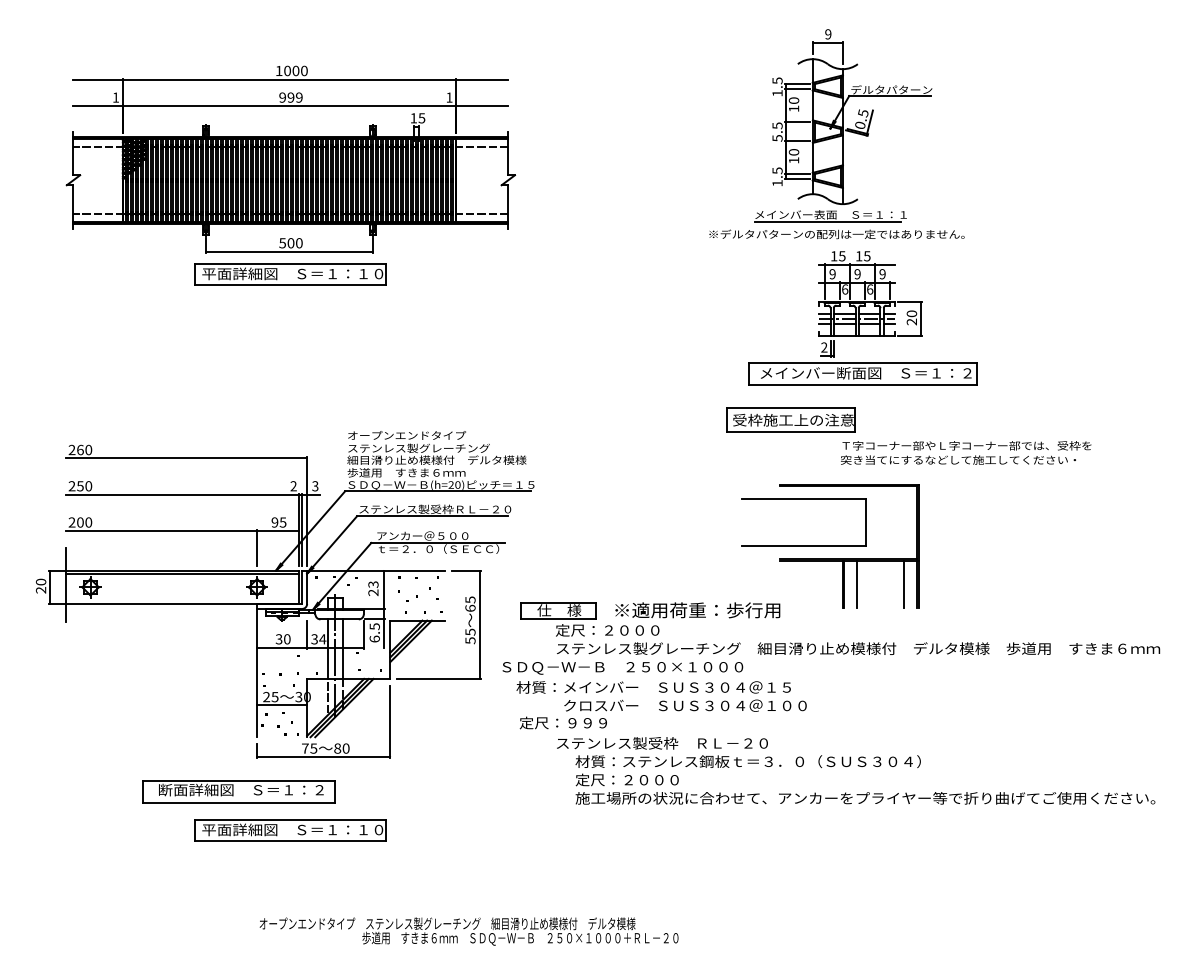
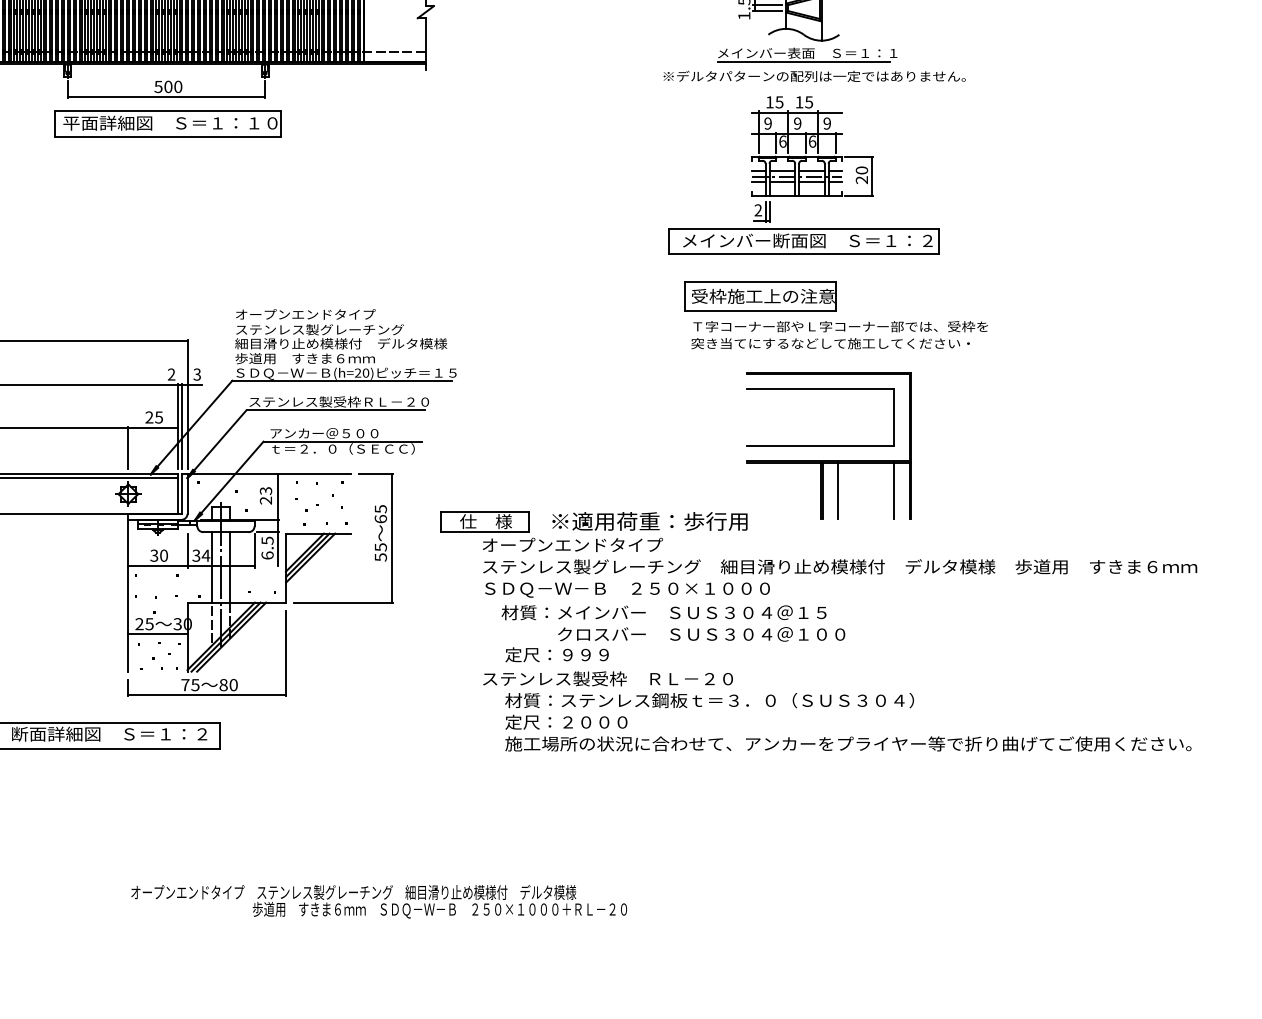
part: (862, 318) -> (803, 176), moved
text: (966, 452) -> (840, 334), moved
part: (803, 499) -> (820, 390), moved
text: (274, 522) -> (148, 417), 95 -> 25
text: (632, 630) -> (572, 545), 定尺：２０００ -> オープンエンドタイプ
text: (654, 695) -> (664, 622), moved
part: (290, 830) -> (167, 782), removed

